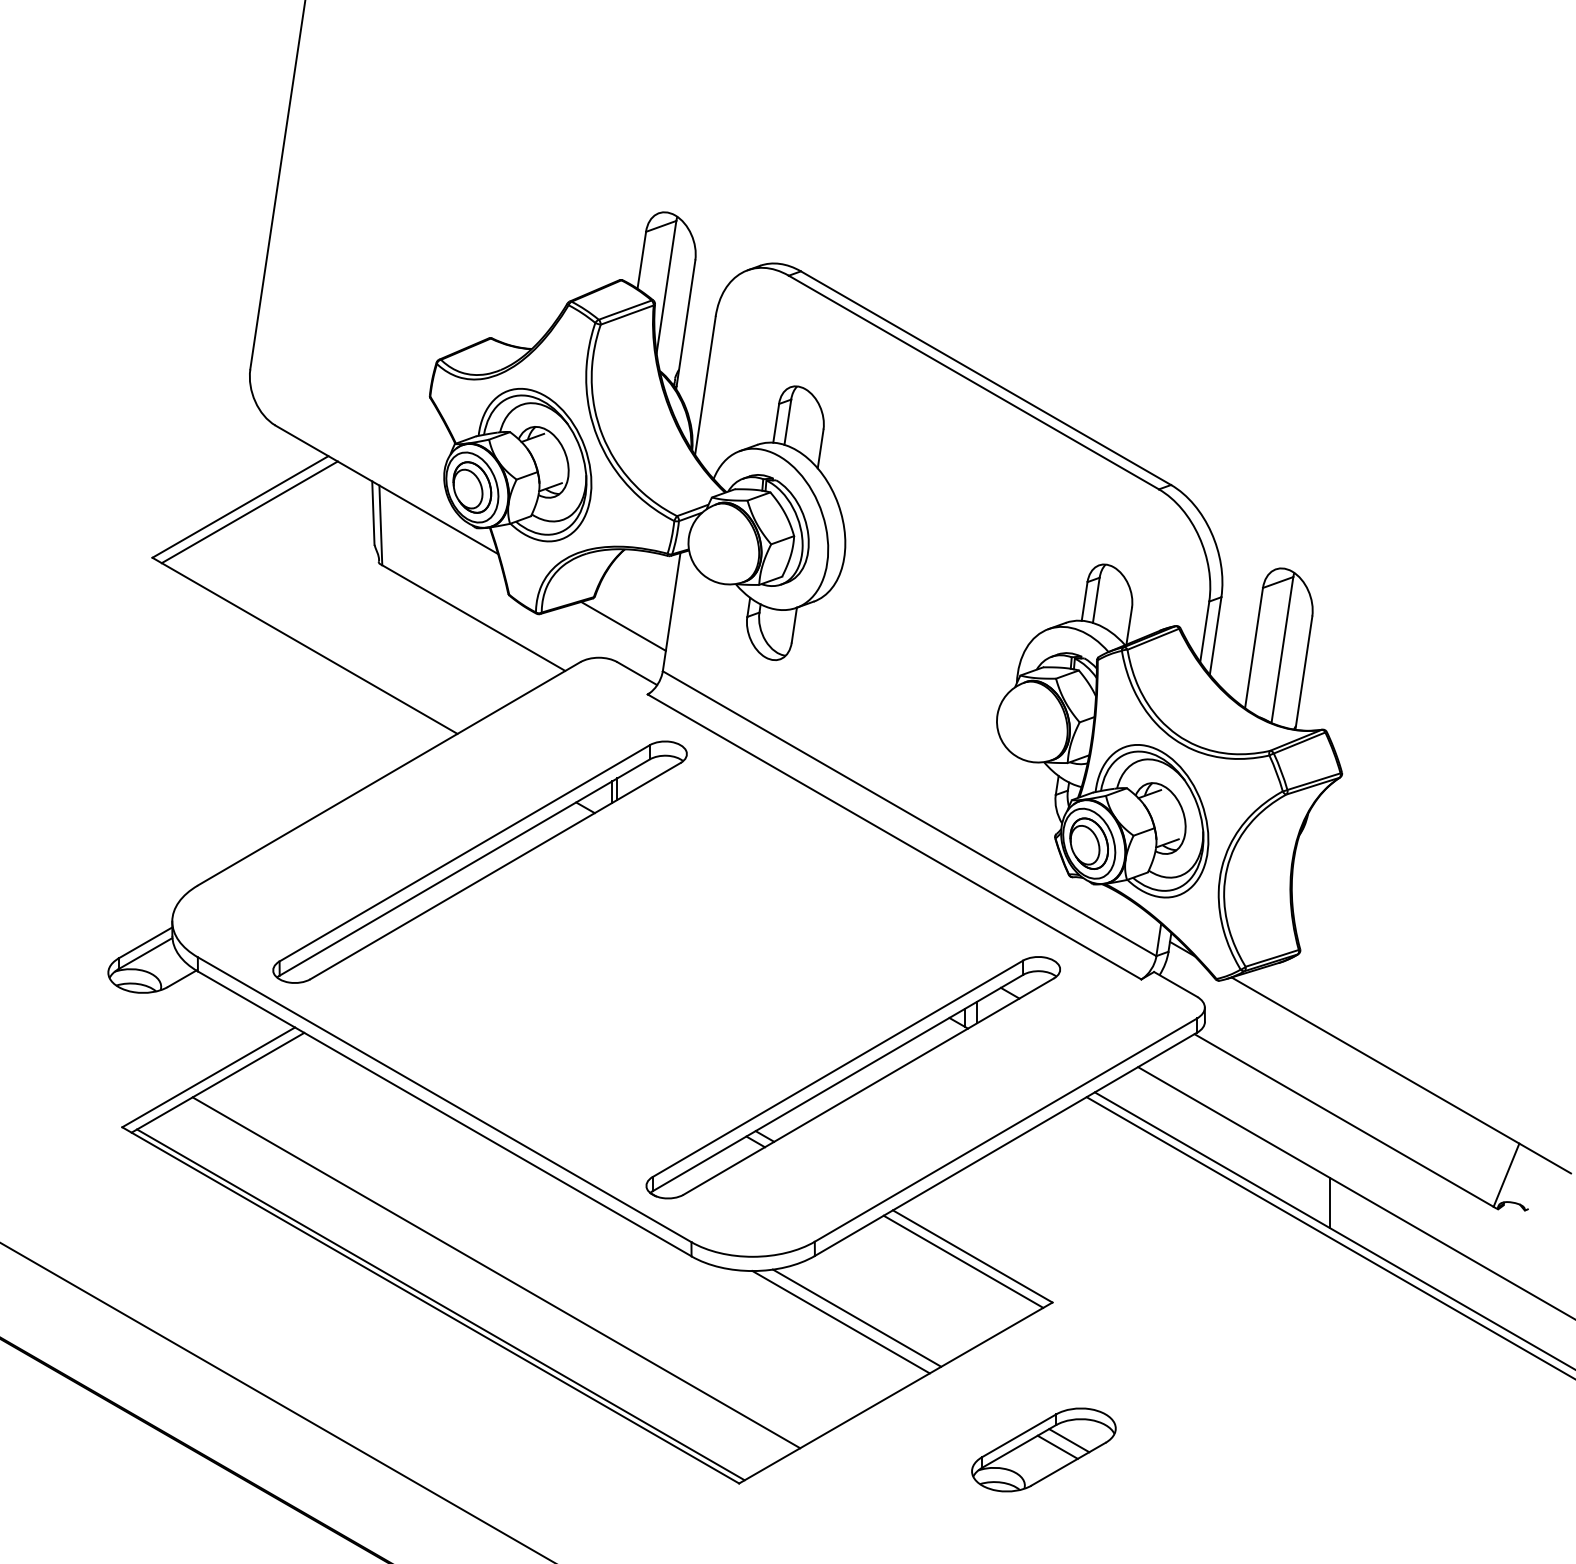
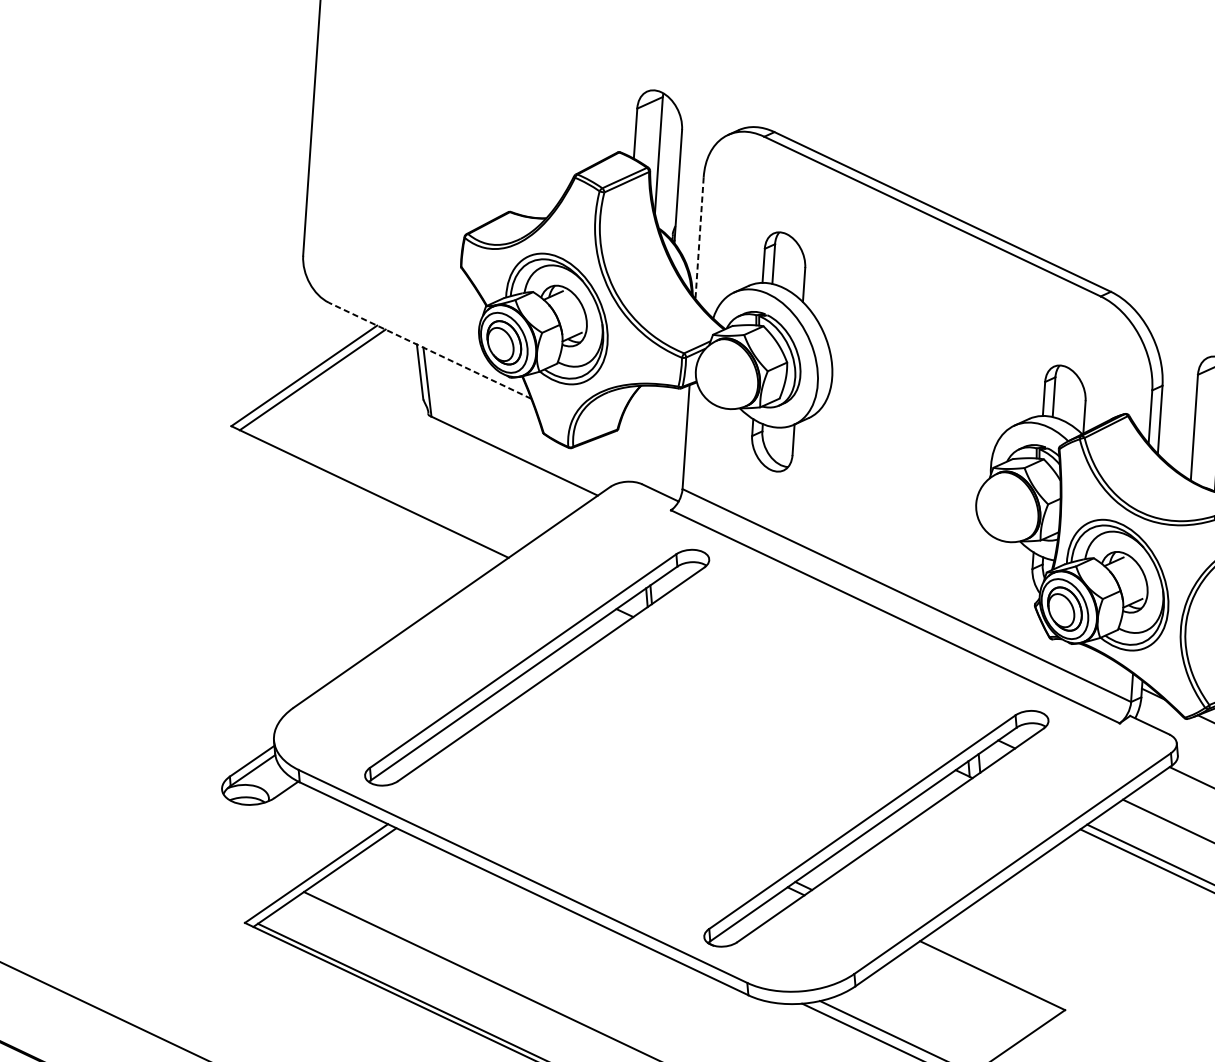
line: (705, 385) -> (699, 237), solid -> dashed
line: (386, 489) -> (429, 350), solid -> dashed
line: (623, 626) -> (645, 452), removed
line: (963, 1261) -> (984, 980), removed

